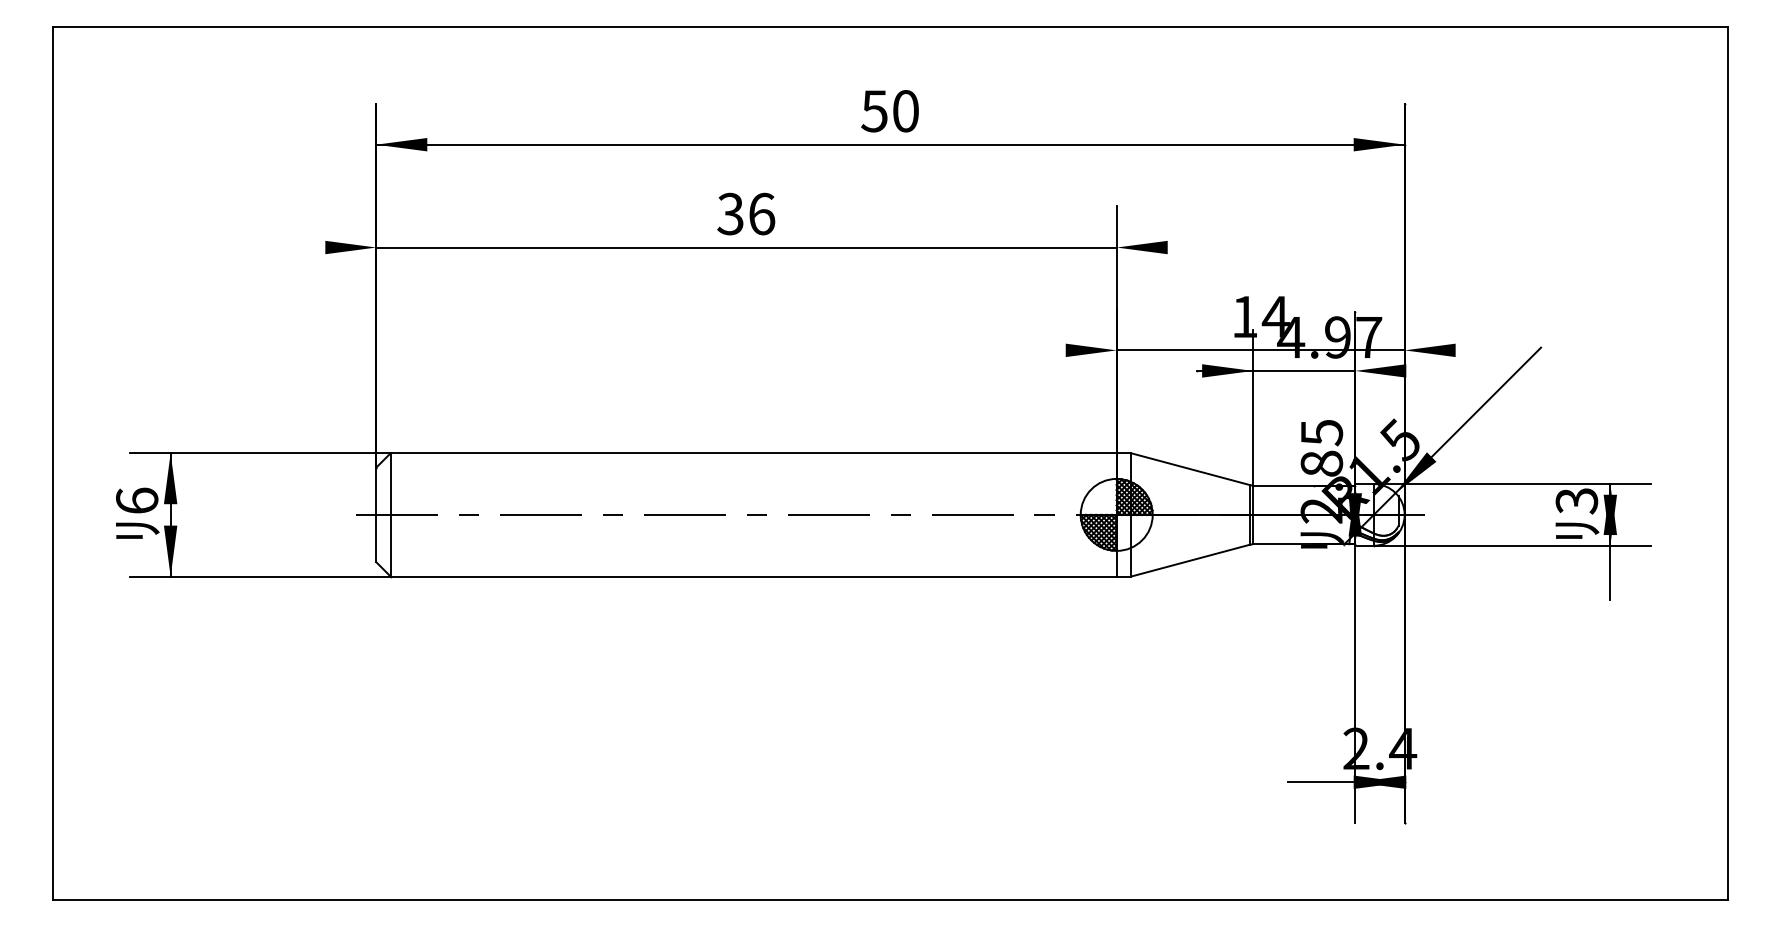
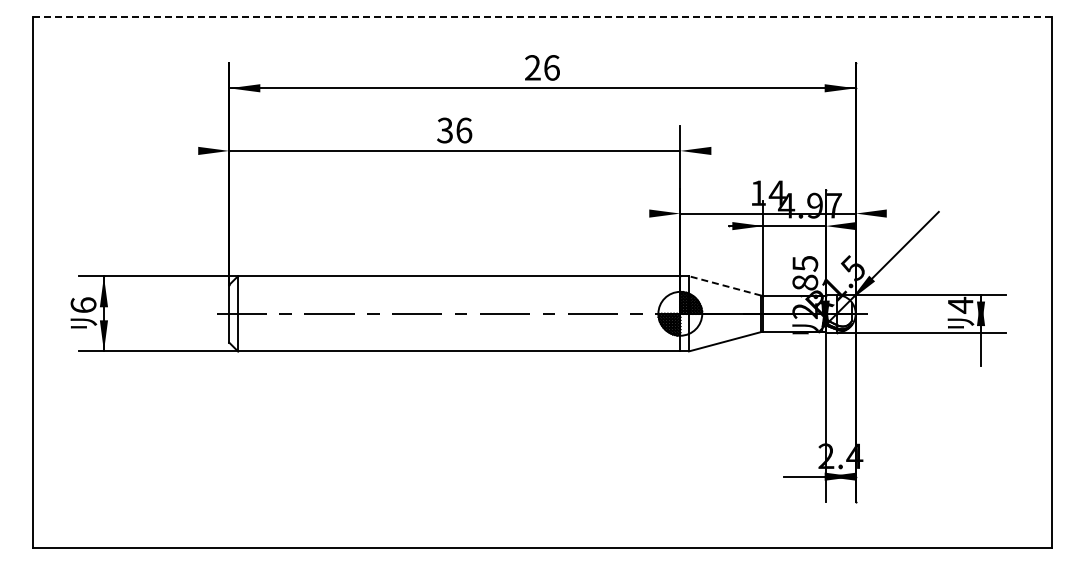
line: (890, 26) -> (542, 16), solid -> dashed
text: (888, 110) -> (541, 67), 50 -> 26
line: (1189, 468) -> (724, 285), solid -> dashed
text: (1576, 499) -> (960, 304), 3 -> 4

